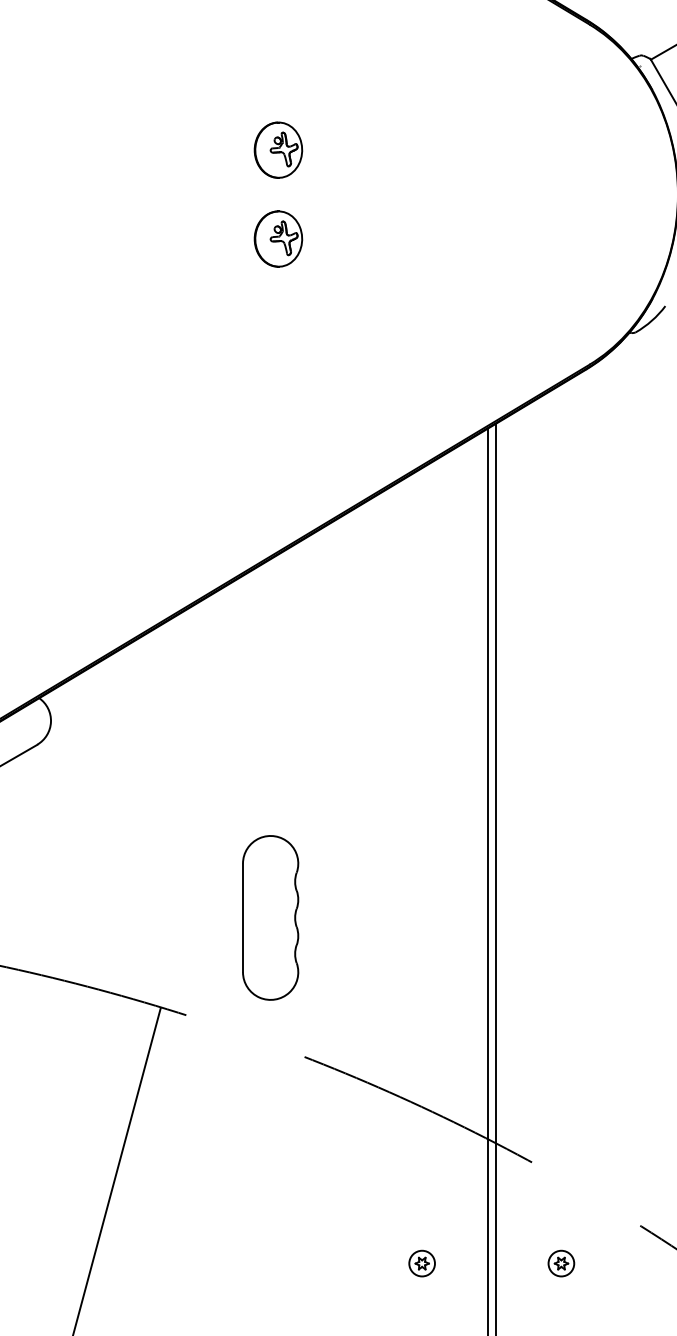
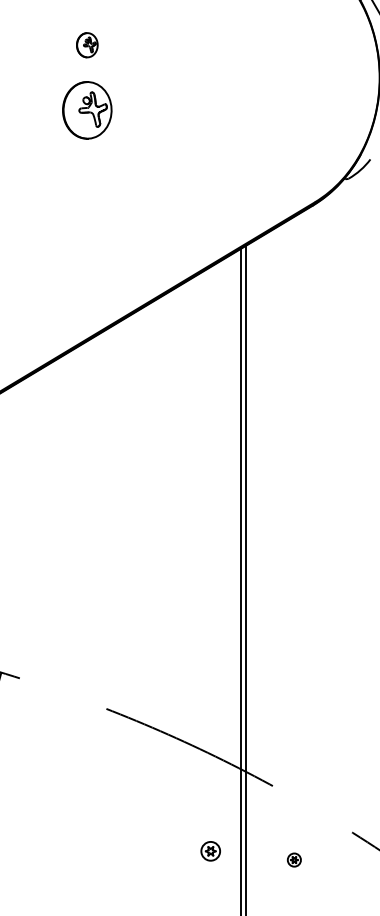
part: (278, 149) -> (87, 44), size x0.6
part: (278, 238) -> (87, 109), size x1.4
part: (270, 917) -> (81, 606), removed
part: (421, 1263) -> (210, 851), moved
part: (561, 1263) -> (294, 860), size x0.7

